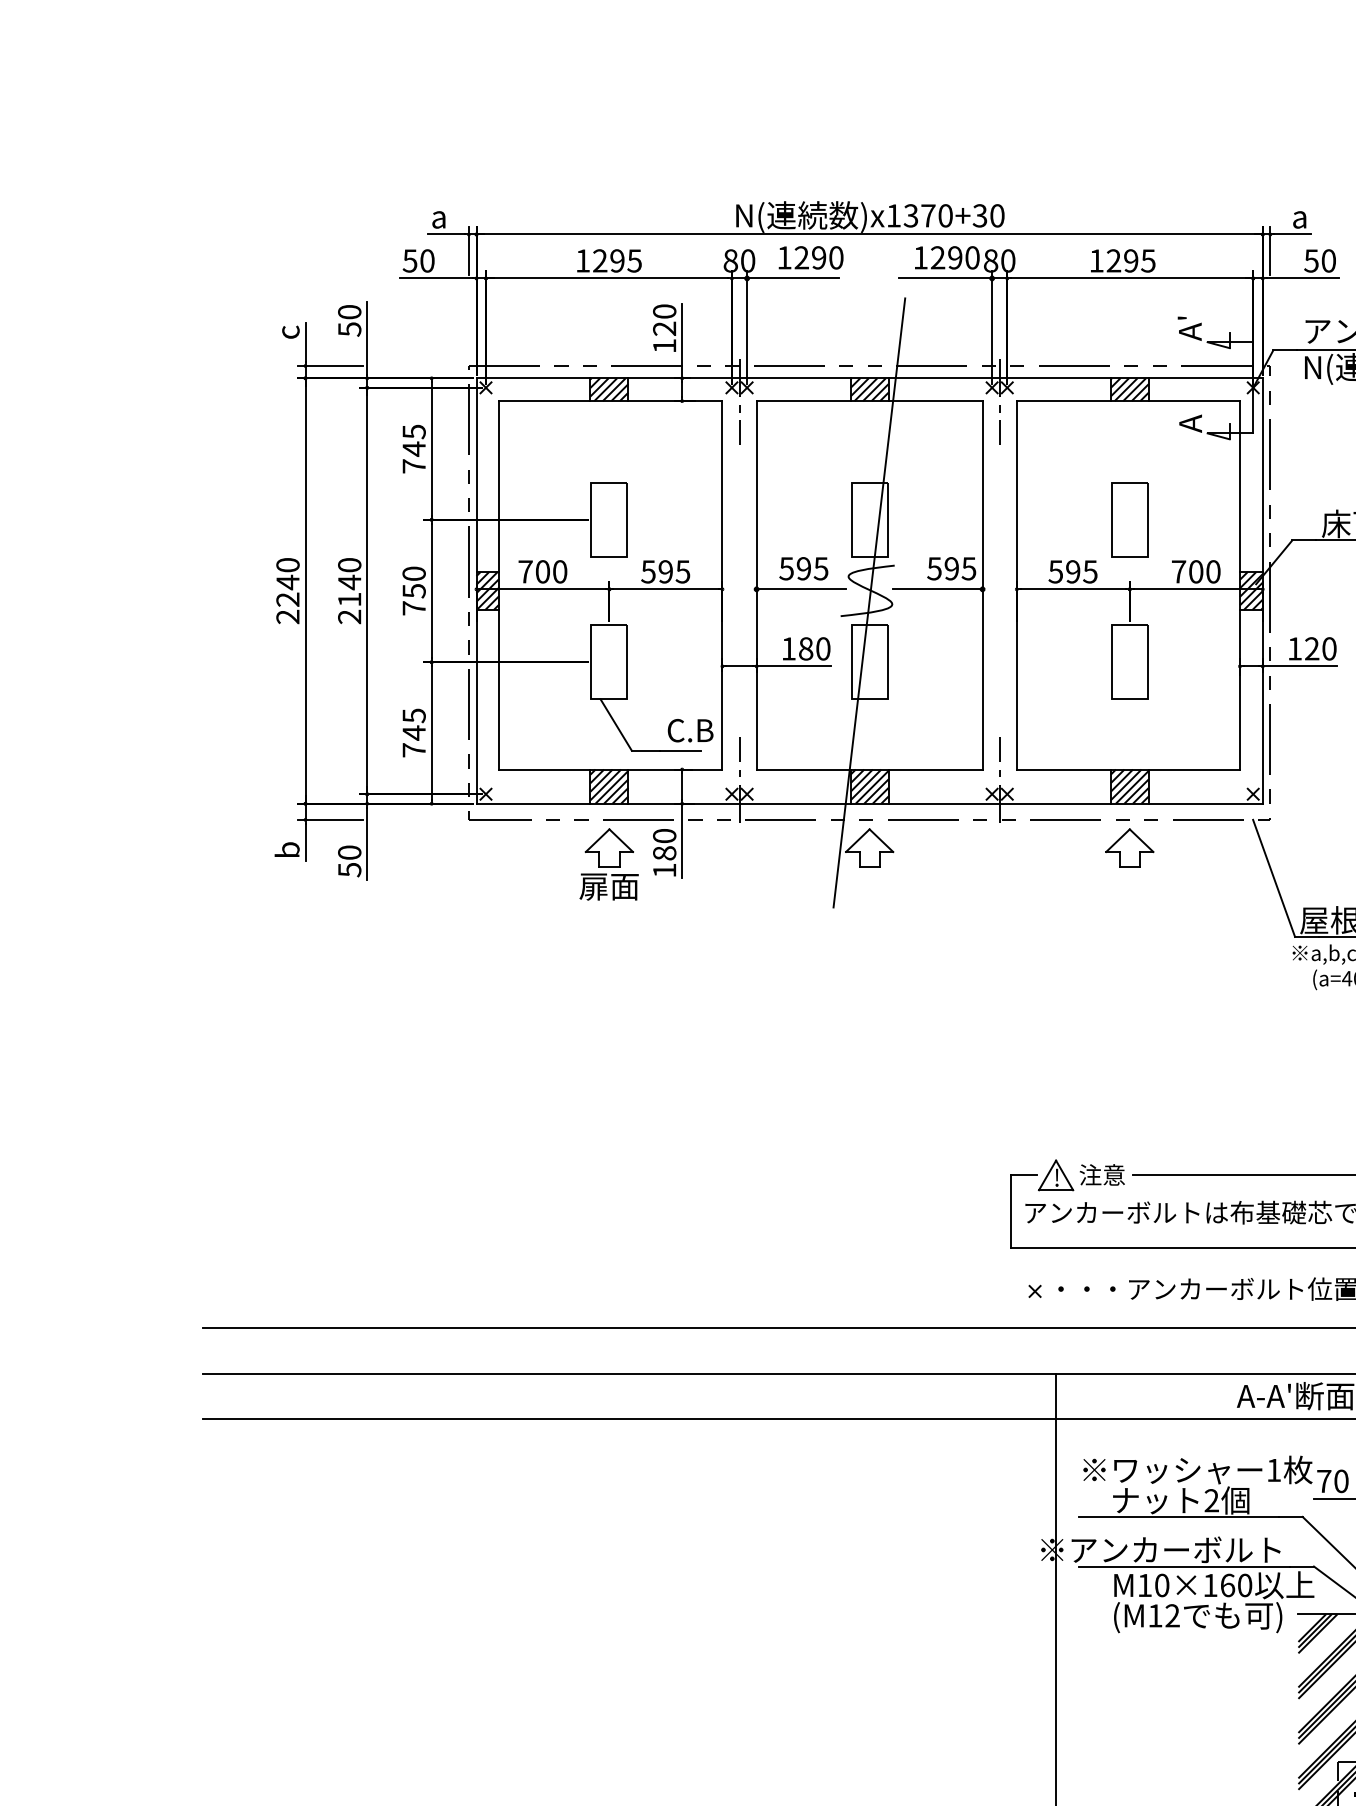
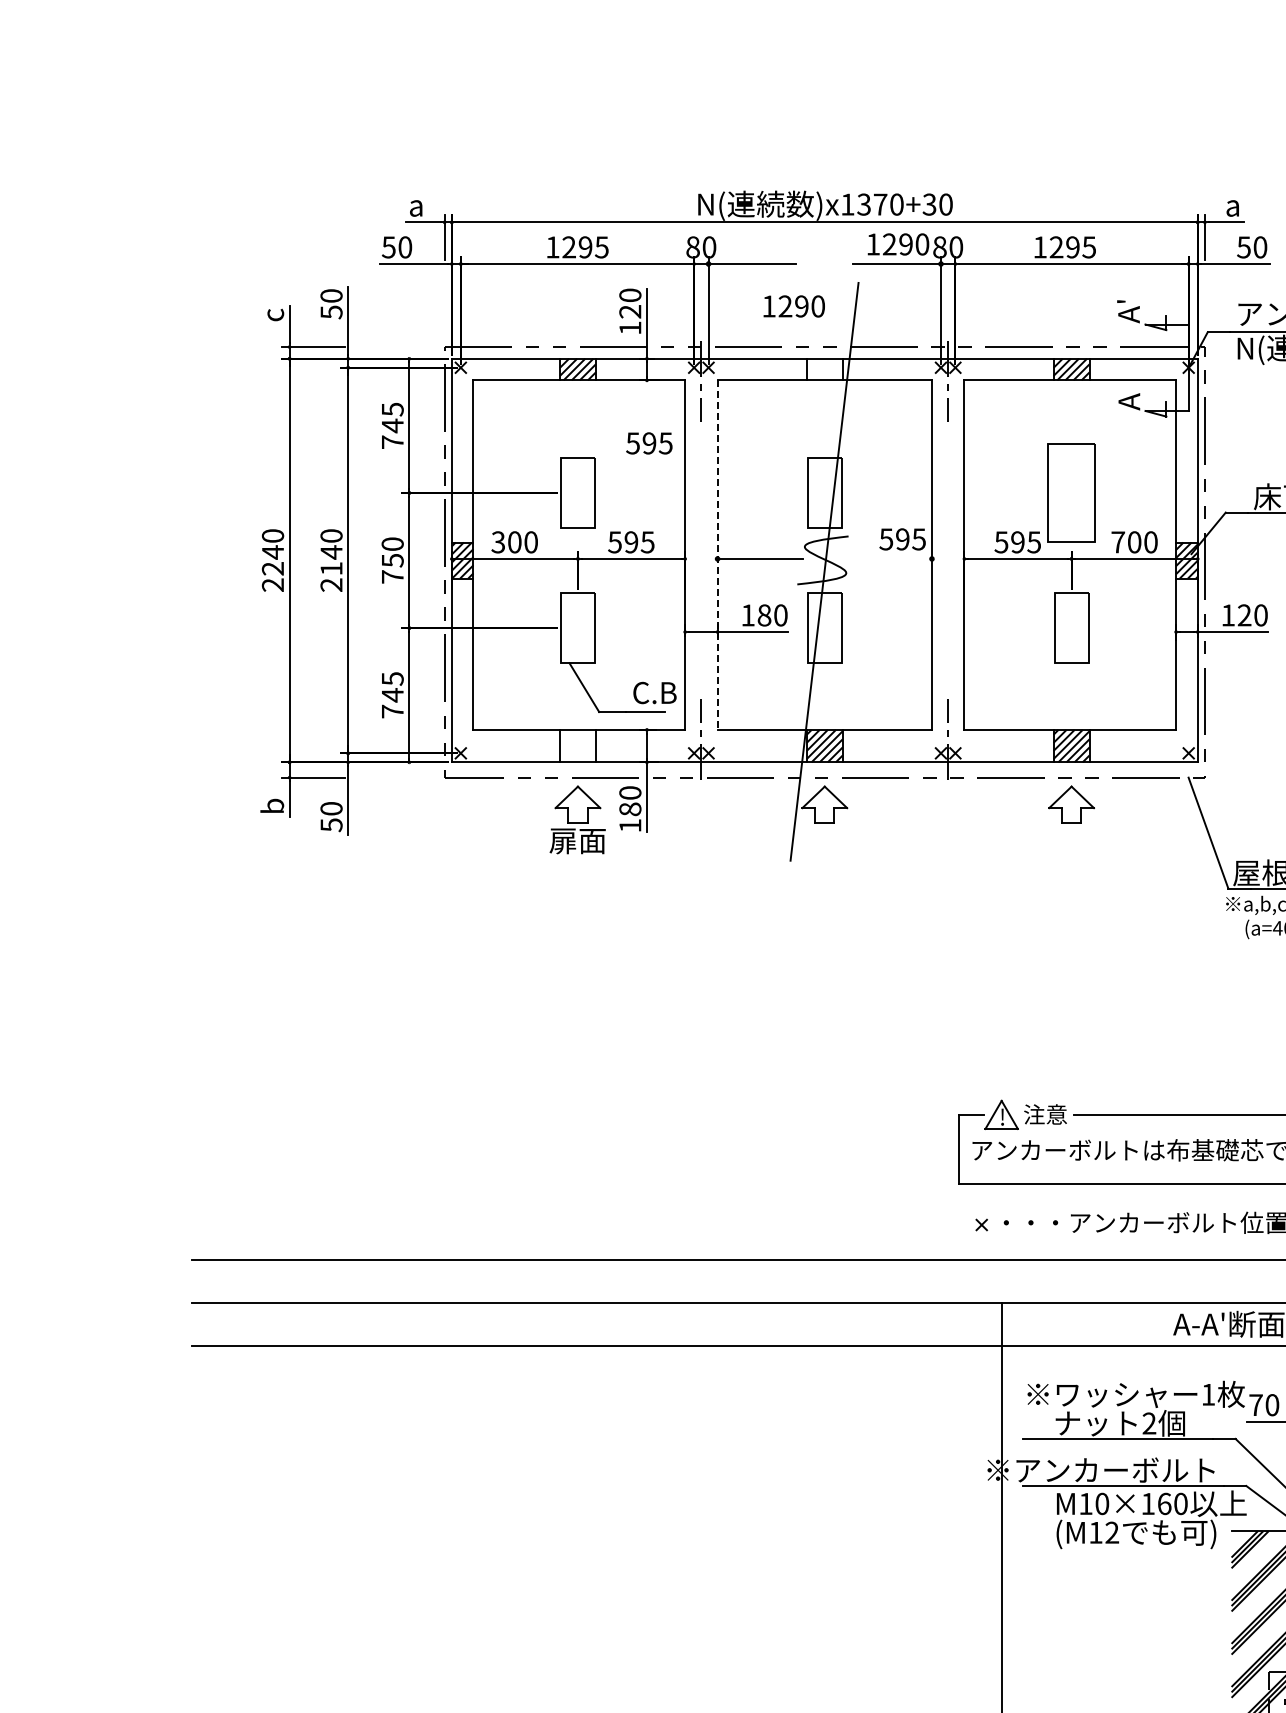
text: (810, 257) -> (793, 306), moved
hatch: (869, 389) -> (824, 369), removed
part: (1129, 519) -> (1071, 492), size x1.4
text: (803, 568) -> (649, 443), moved
text: (525, 572) -> (498, 542), 700 -> 300
line: (756, 585) -> (717, 555), solid -> dashed
line: (936, 588) -> (888, 558), removed
hatch: (608, 785) -> (577, 745), removed

